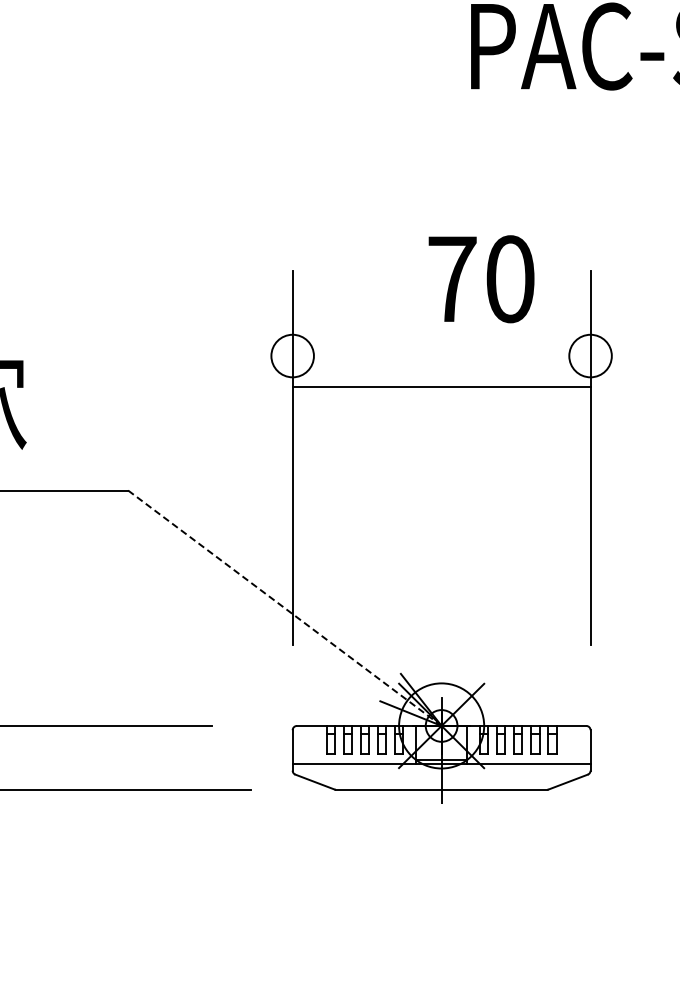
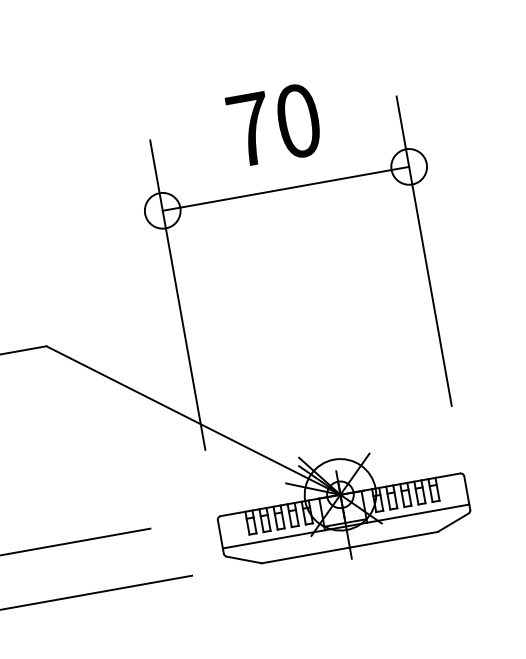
text: (481, 279) -> (274, 125), moved
line: (441, 387) -> (285, 189), moved
line: (284, 607) -> (193, 419), dashed -> solid

